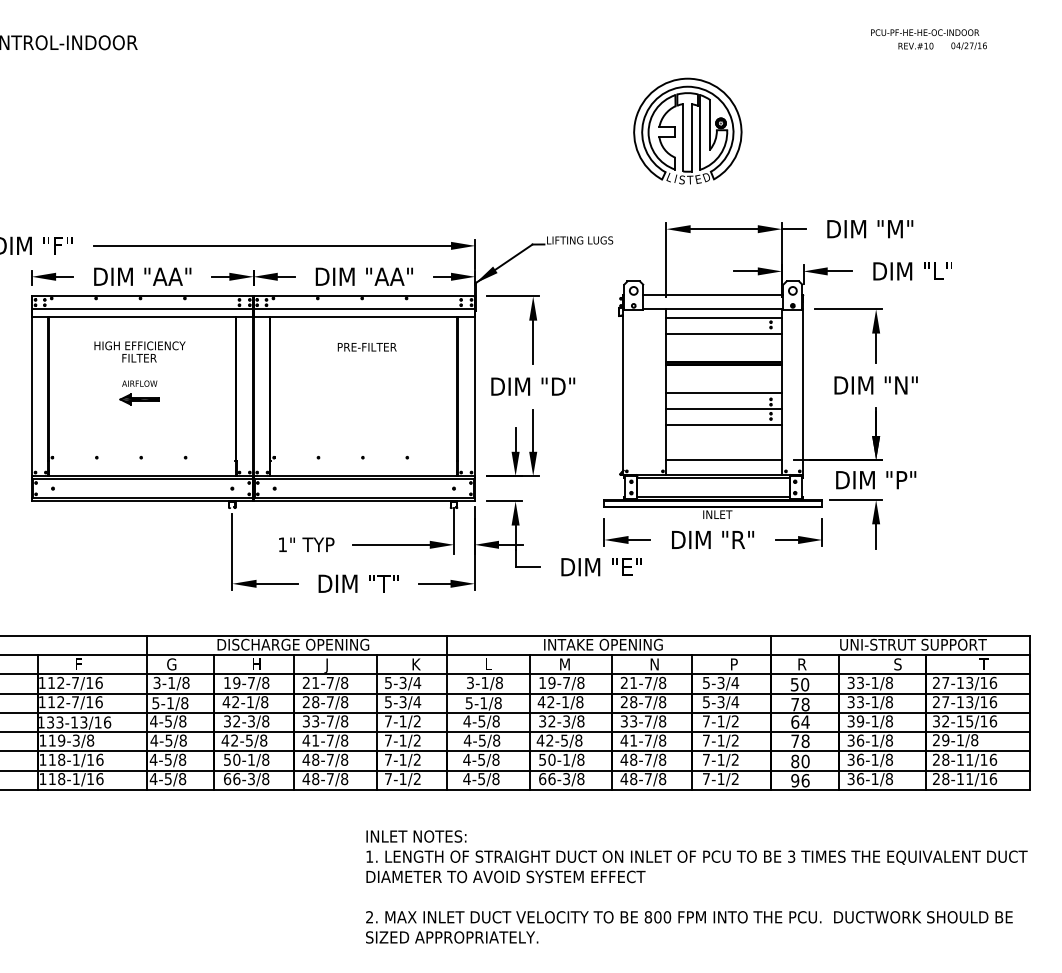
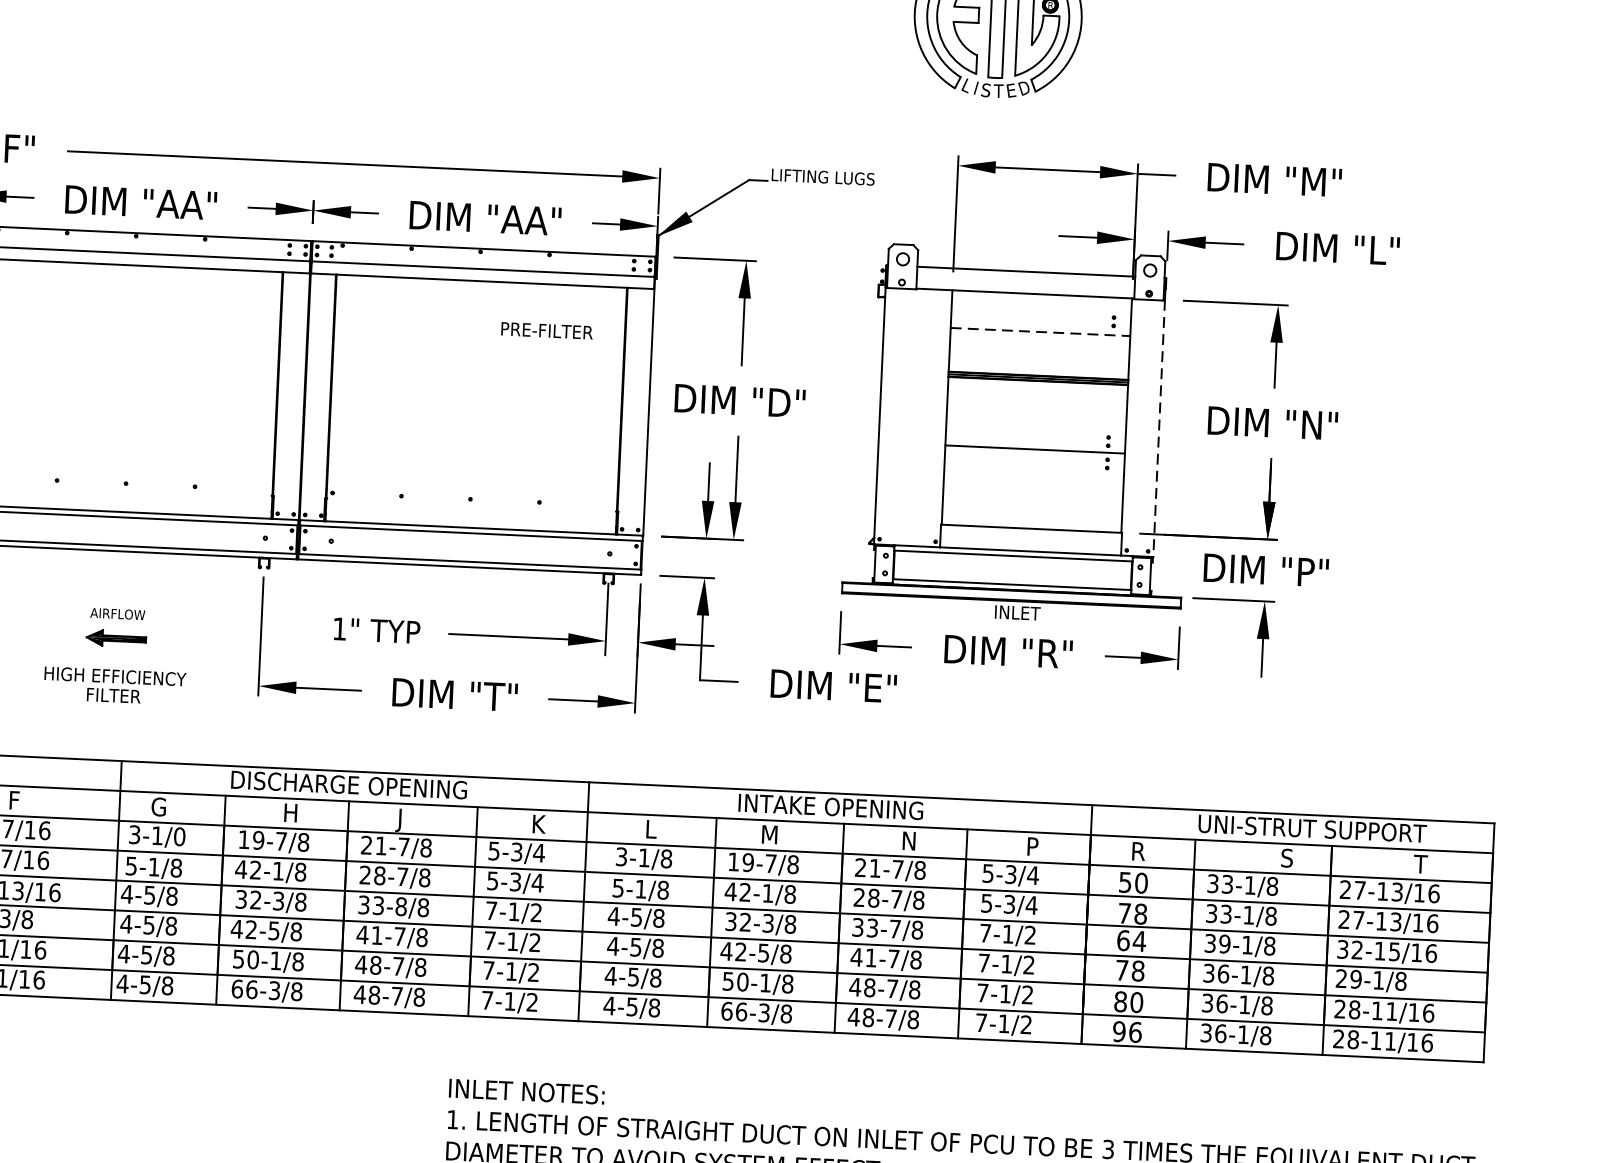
line: (724, 317) -> (1042, 307), removed
line: (724, 333) -> (1040, 331), solid -> dashed
text: (366, 347) -> (545, 331), moved
text: (139, 351) -> (114, 685), moved
part: (139, 392) -> (116, 627), moved
line: (803, 392) -> (1159, 429), solid -> dashed
line: (724, 393) -> (1036, 425), removed
line: (724, 425) -> (1034, 474), removed
text: (185, 682) -> (178, 836), 3-1/8 -> 3-1/0
text: (329, 721) -> (399, 906), 33-7/8 -> 33-8/8

